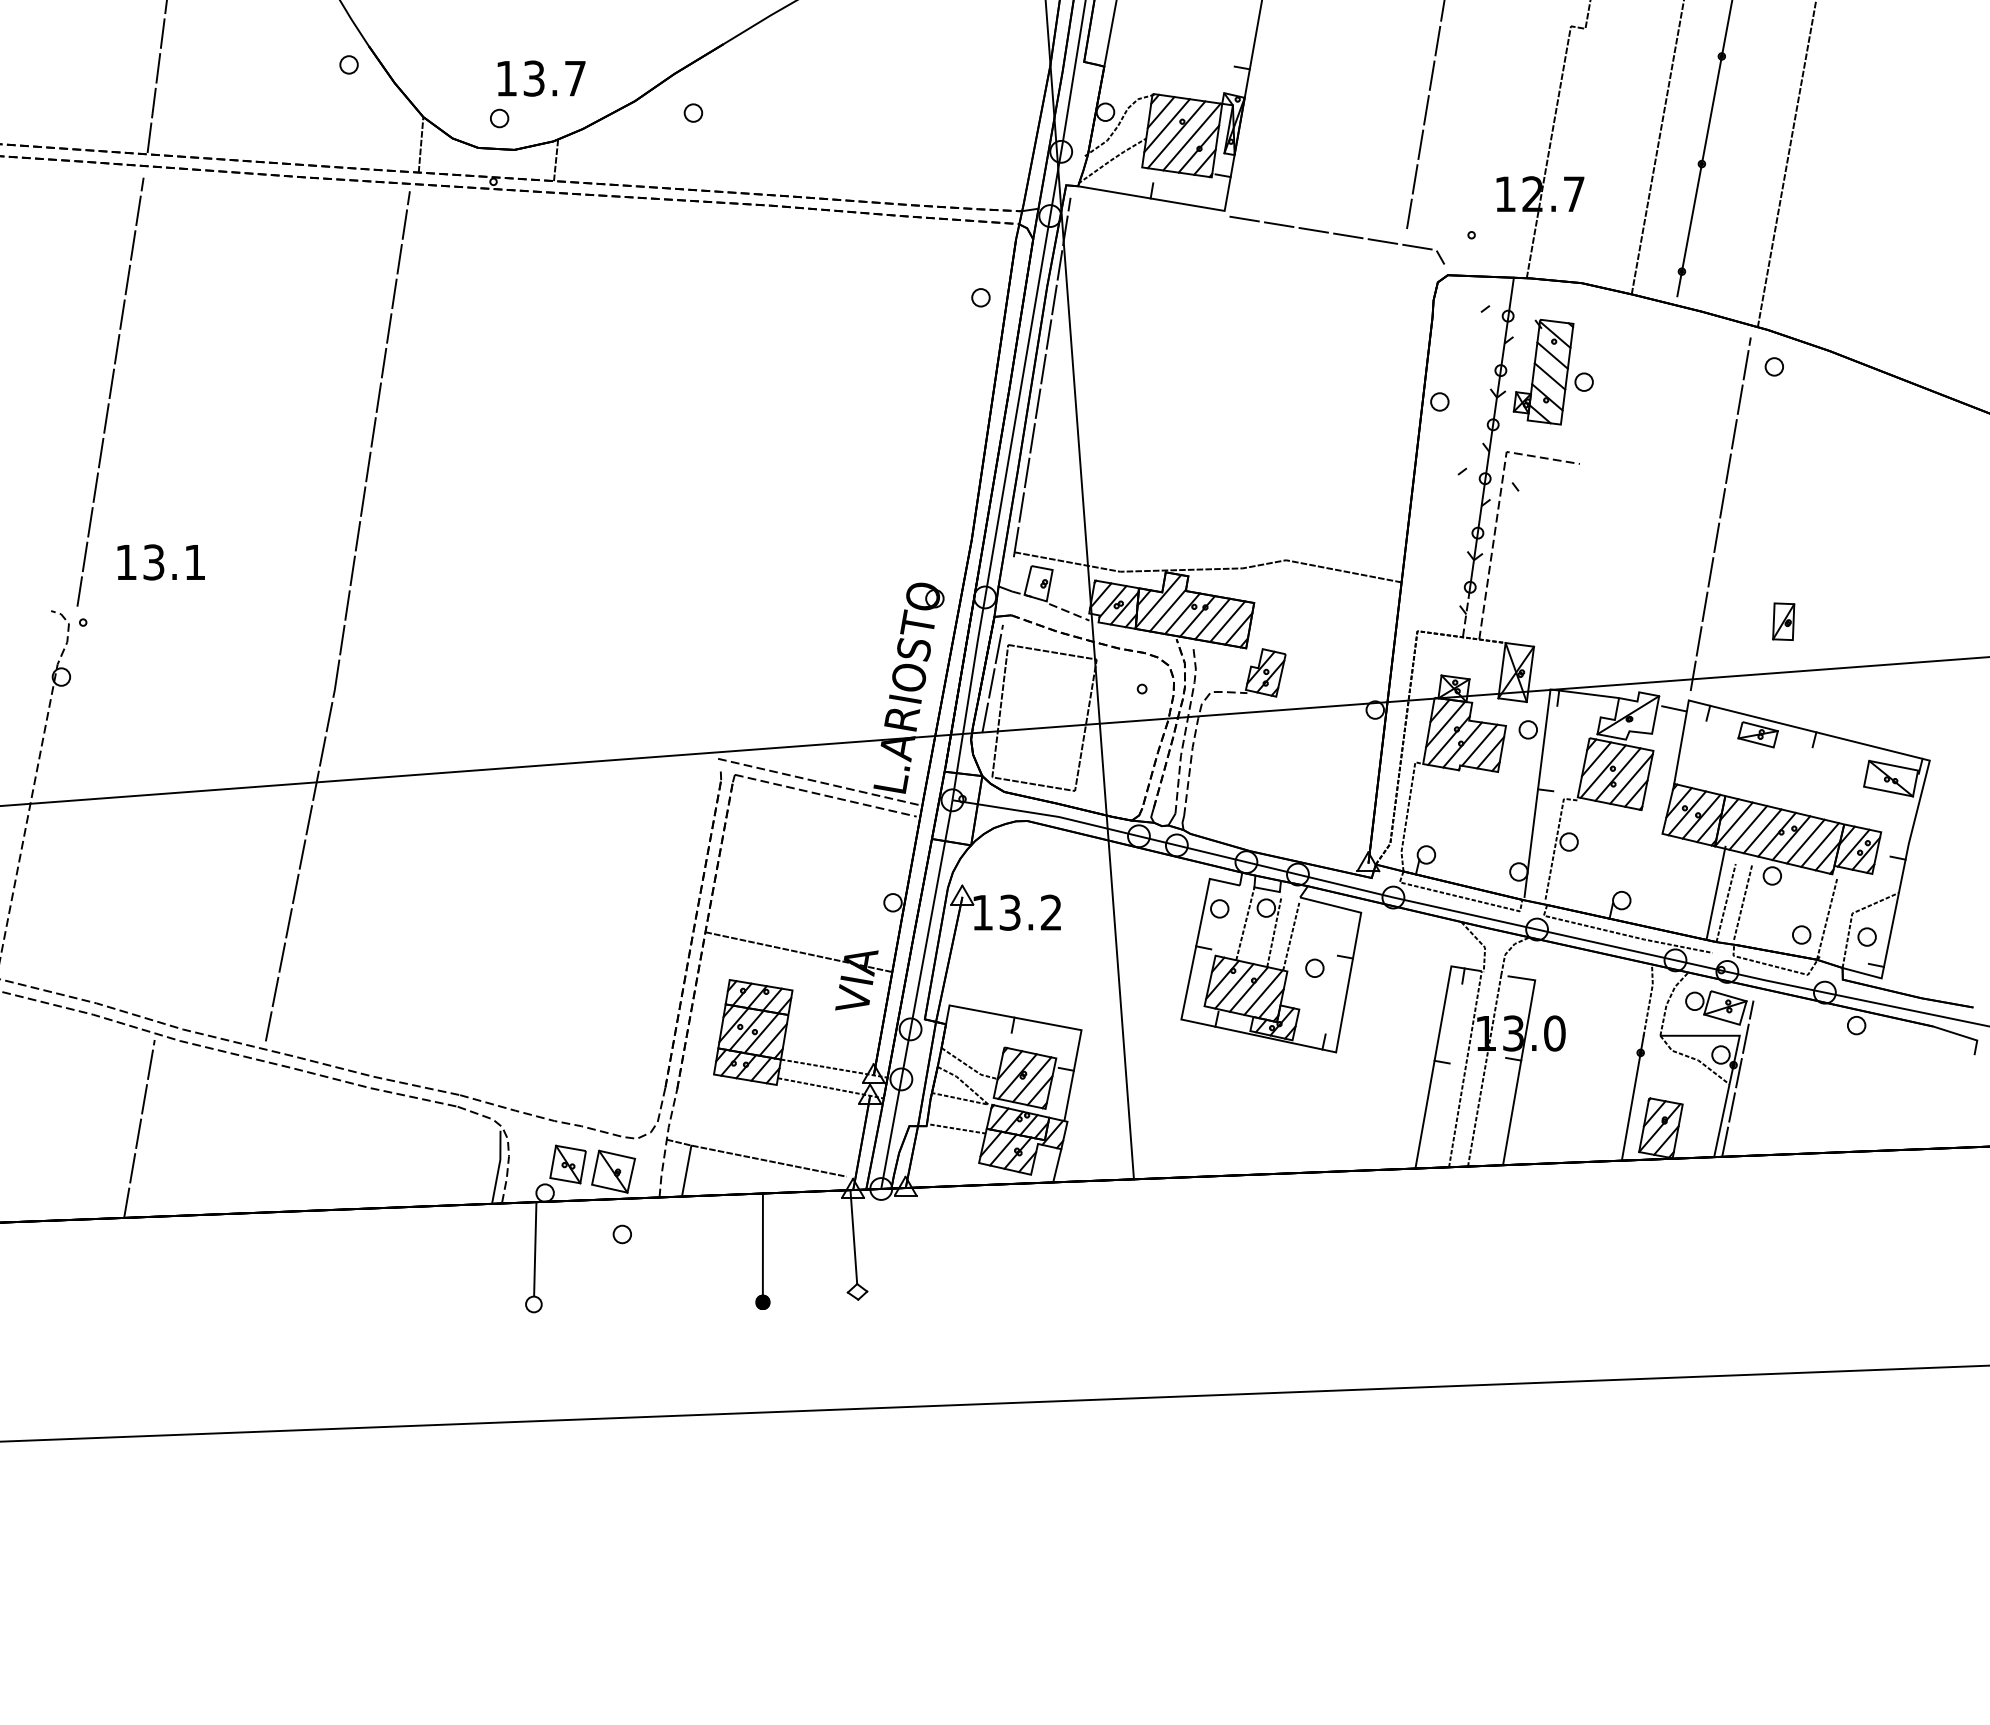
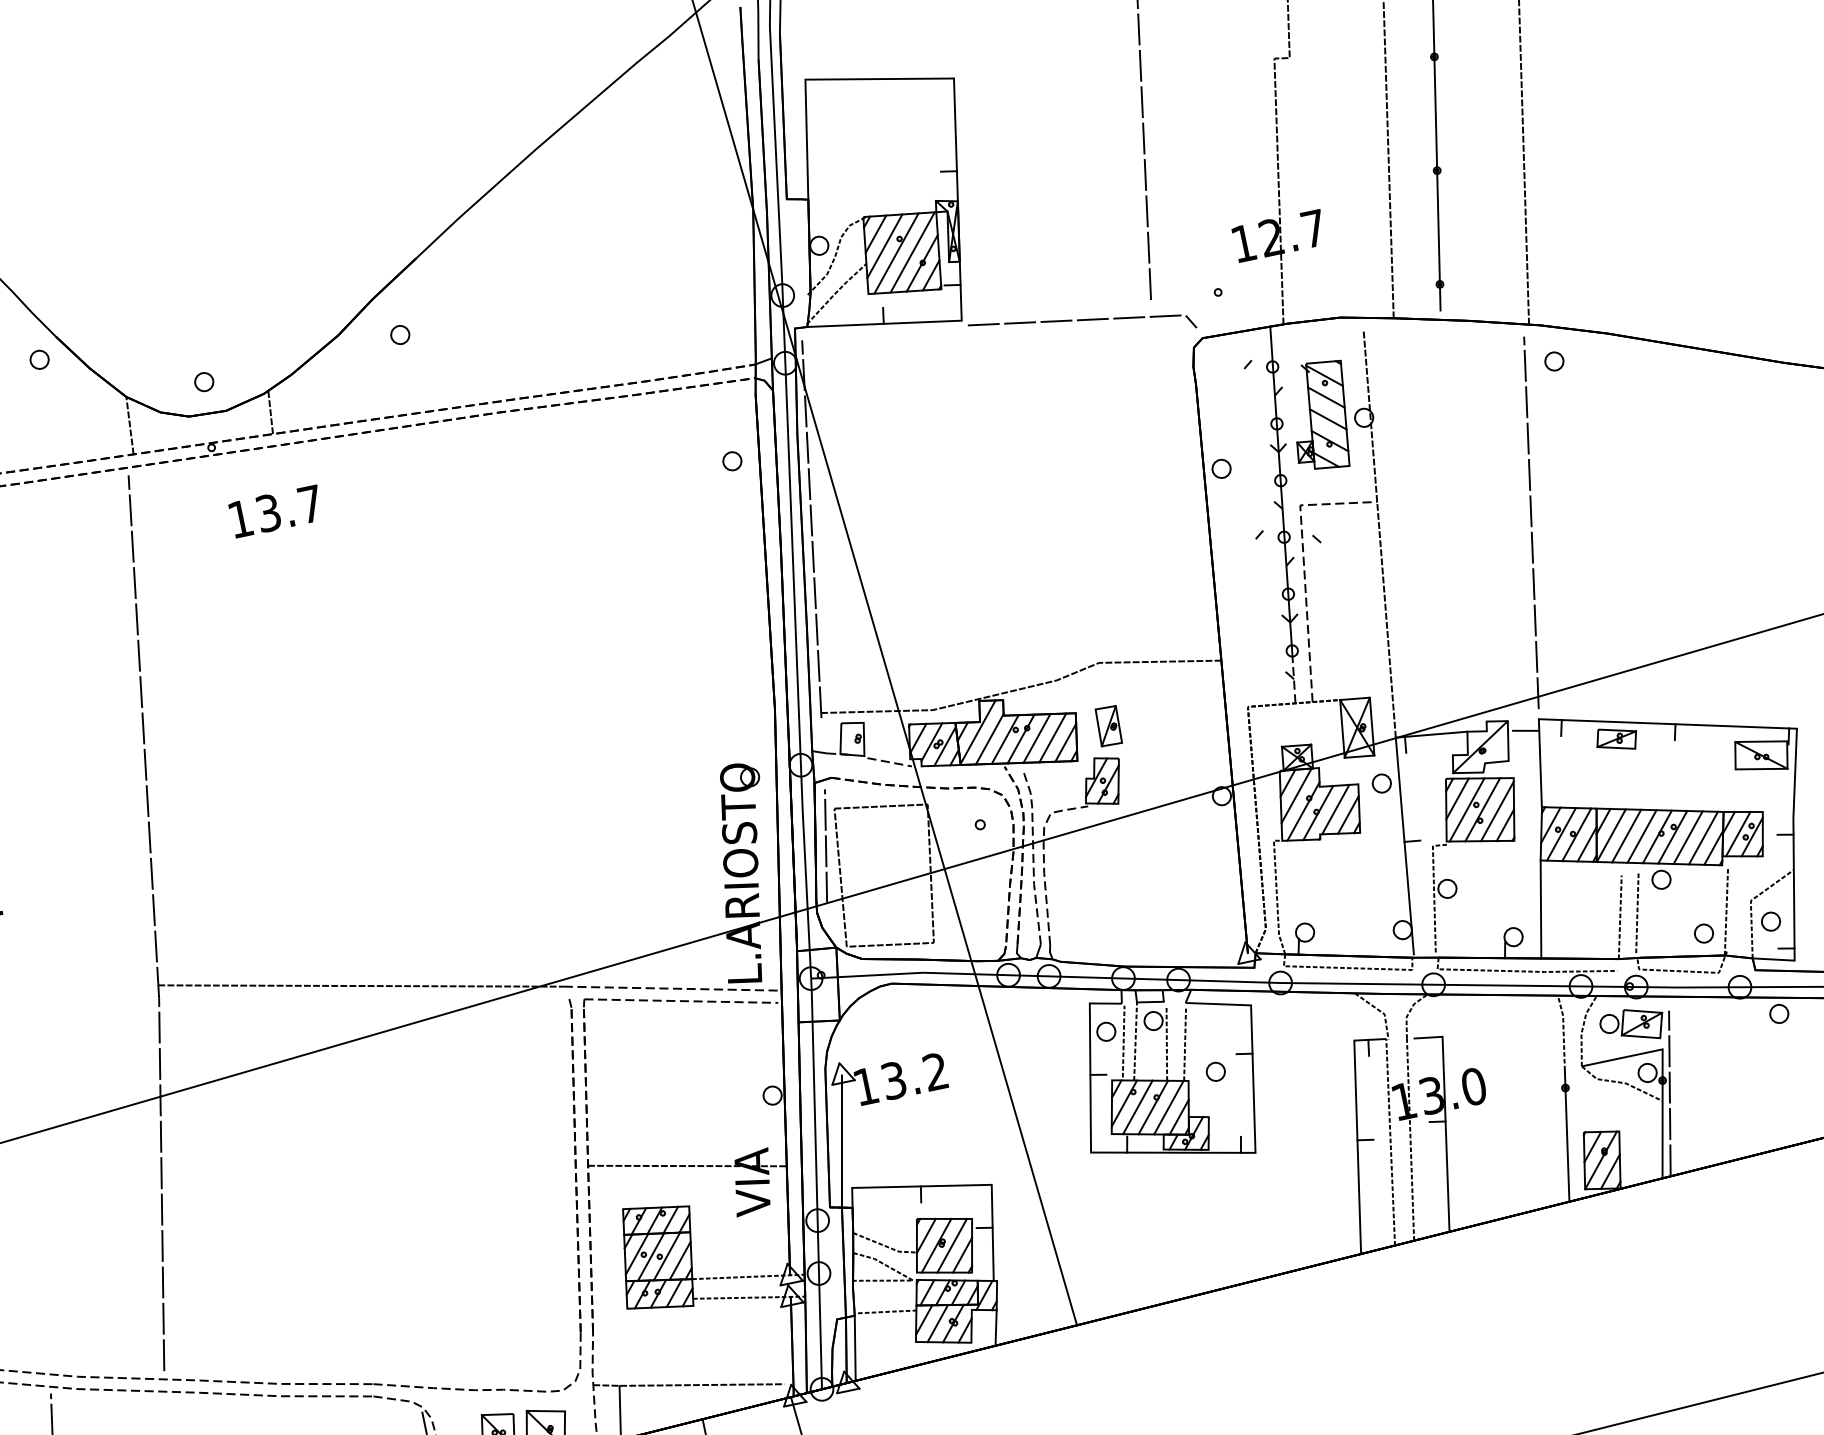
text: (541, 78) -> (276, 511), moved
line: (1575, 494) -> (1379, 533), added
part: (1783, 621) -> (1108, 725), moved
line: (527, 717) -> (361, 985), added
line: (1715, 892) -> (1540, 909), moved
line: (1234, 921) -> (1124, 1041), added
line: (920, 1156) -> (854, 1347), added

